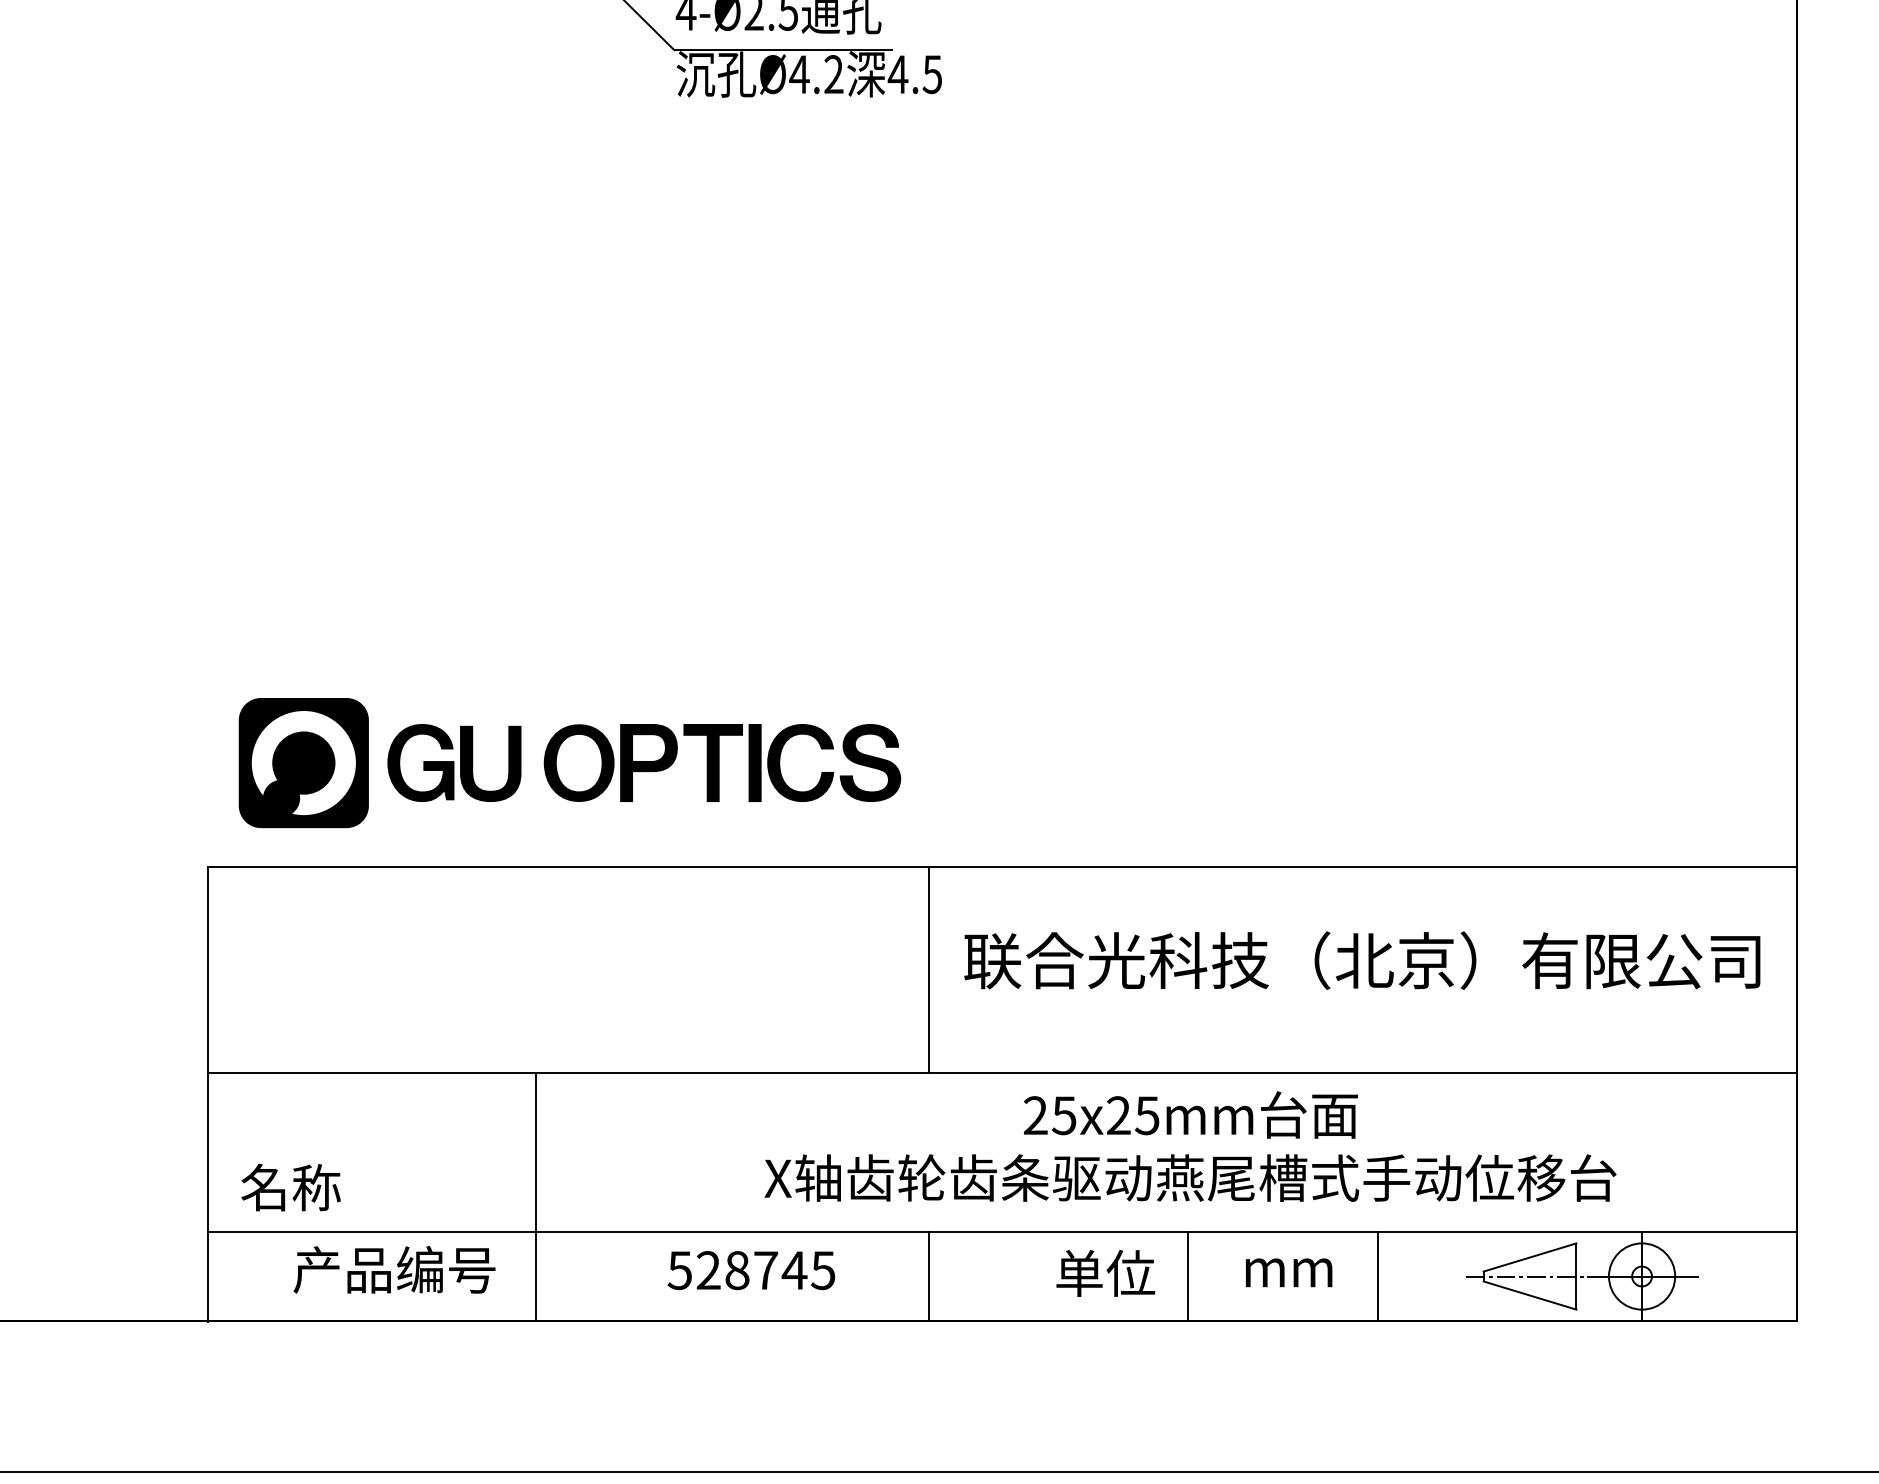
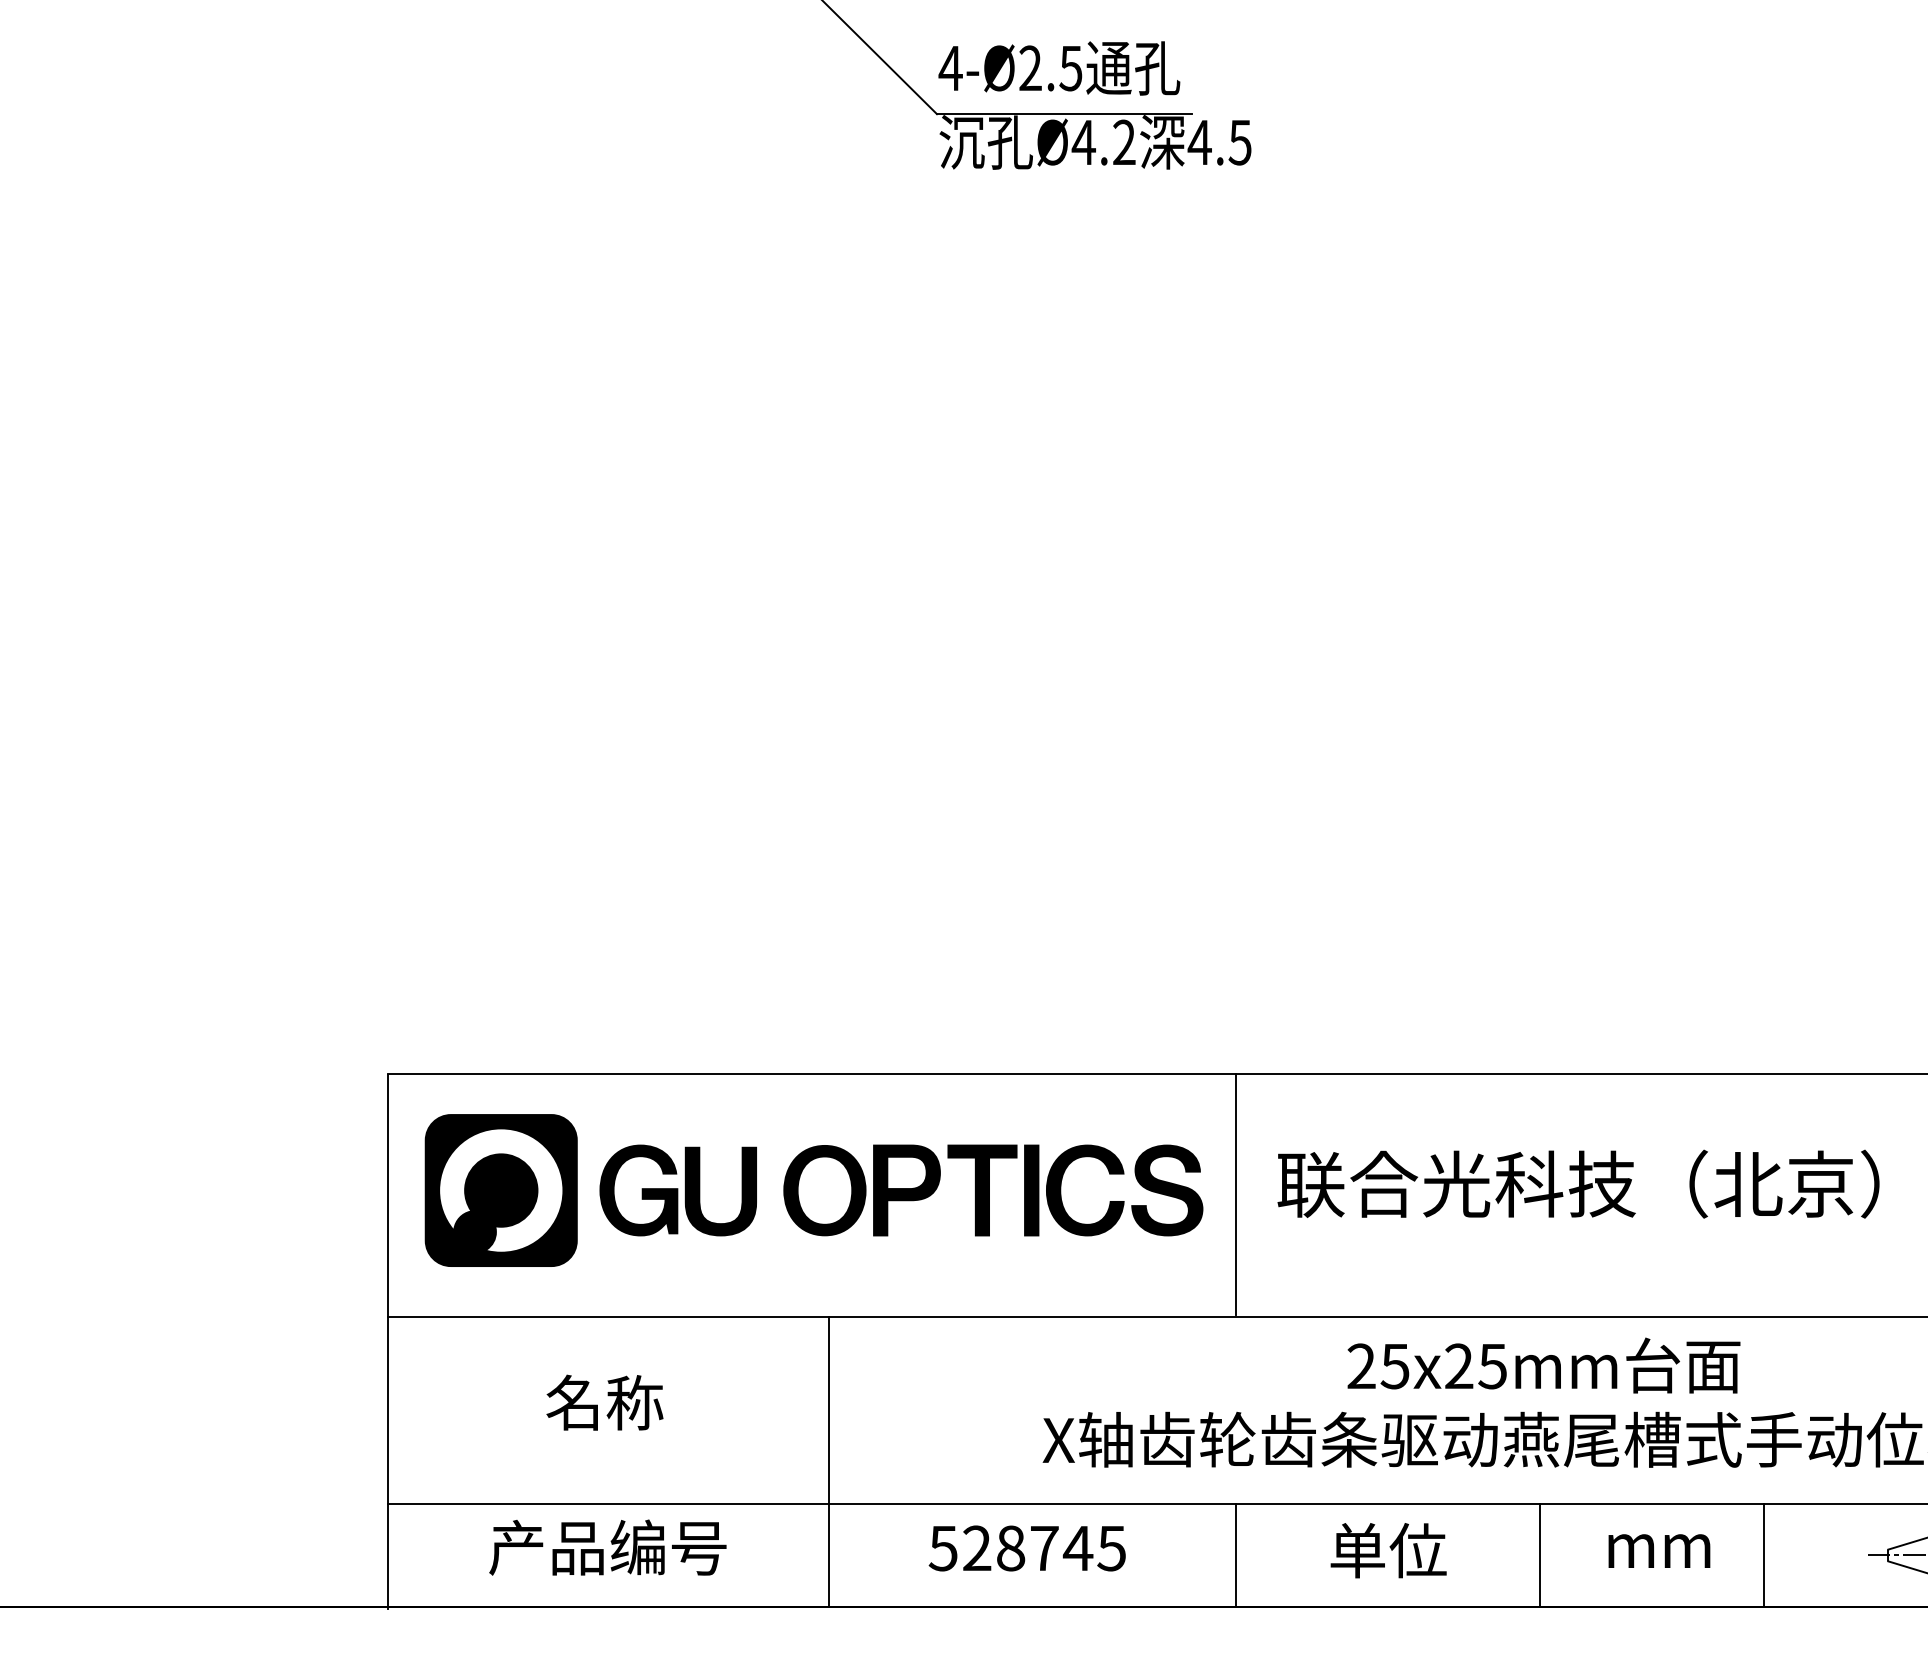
part: (569, 763) -> (813, 1191), moved
text: (290, 1187) -> (604, 1402), moved
line: (536, 1196) -> (828, 1461), moved
text: (1105, 1273) -> (1388, 1550), moved

